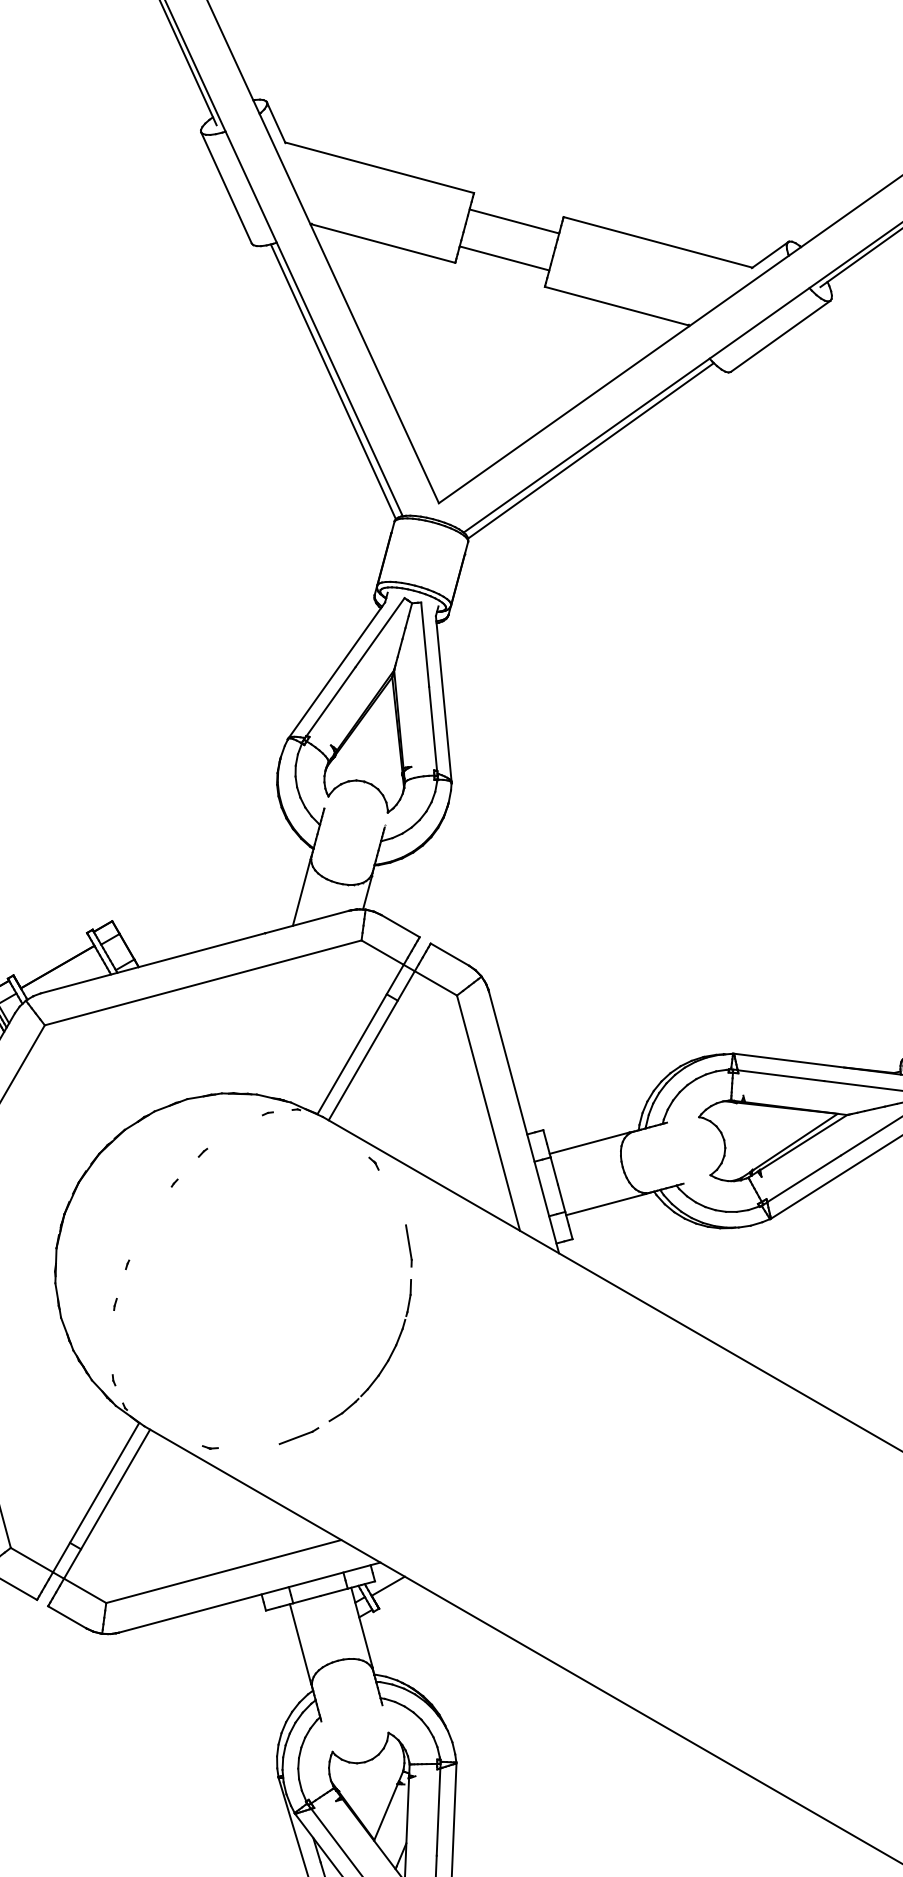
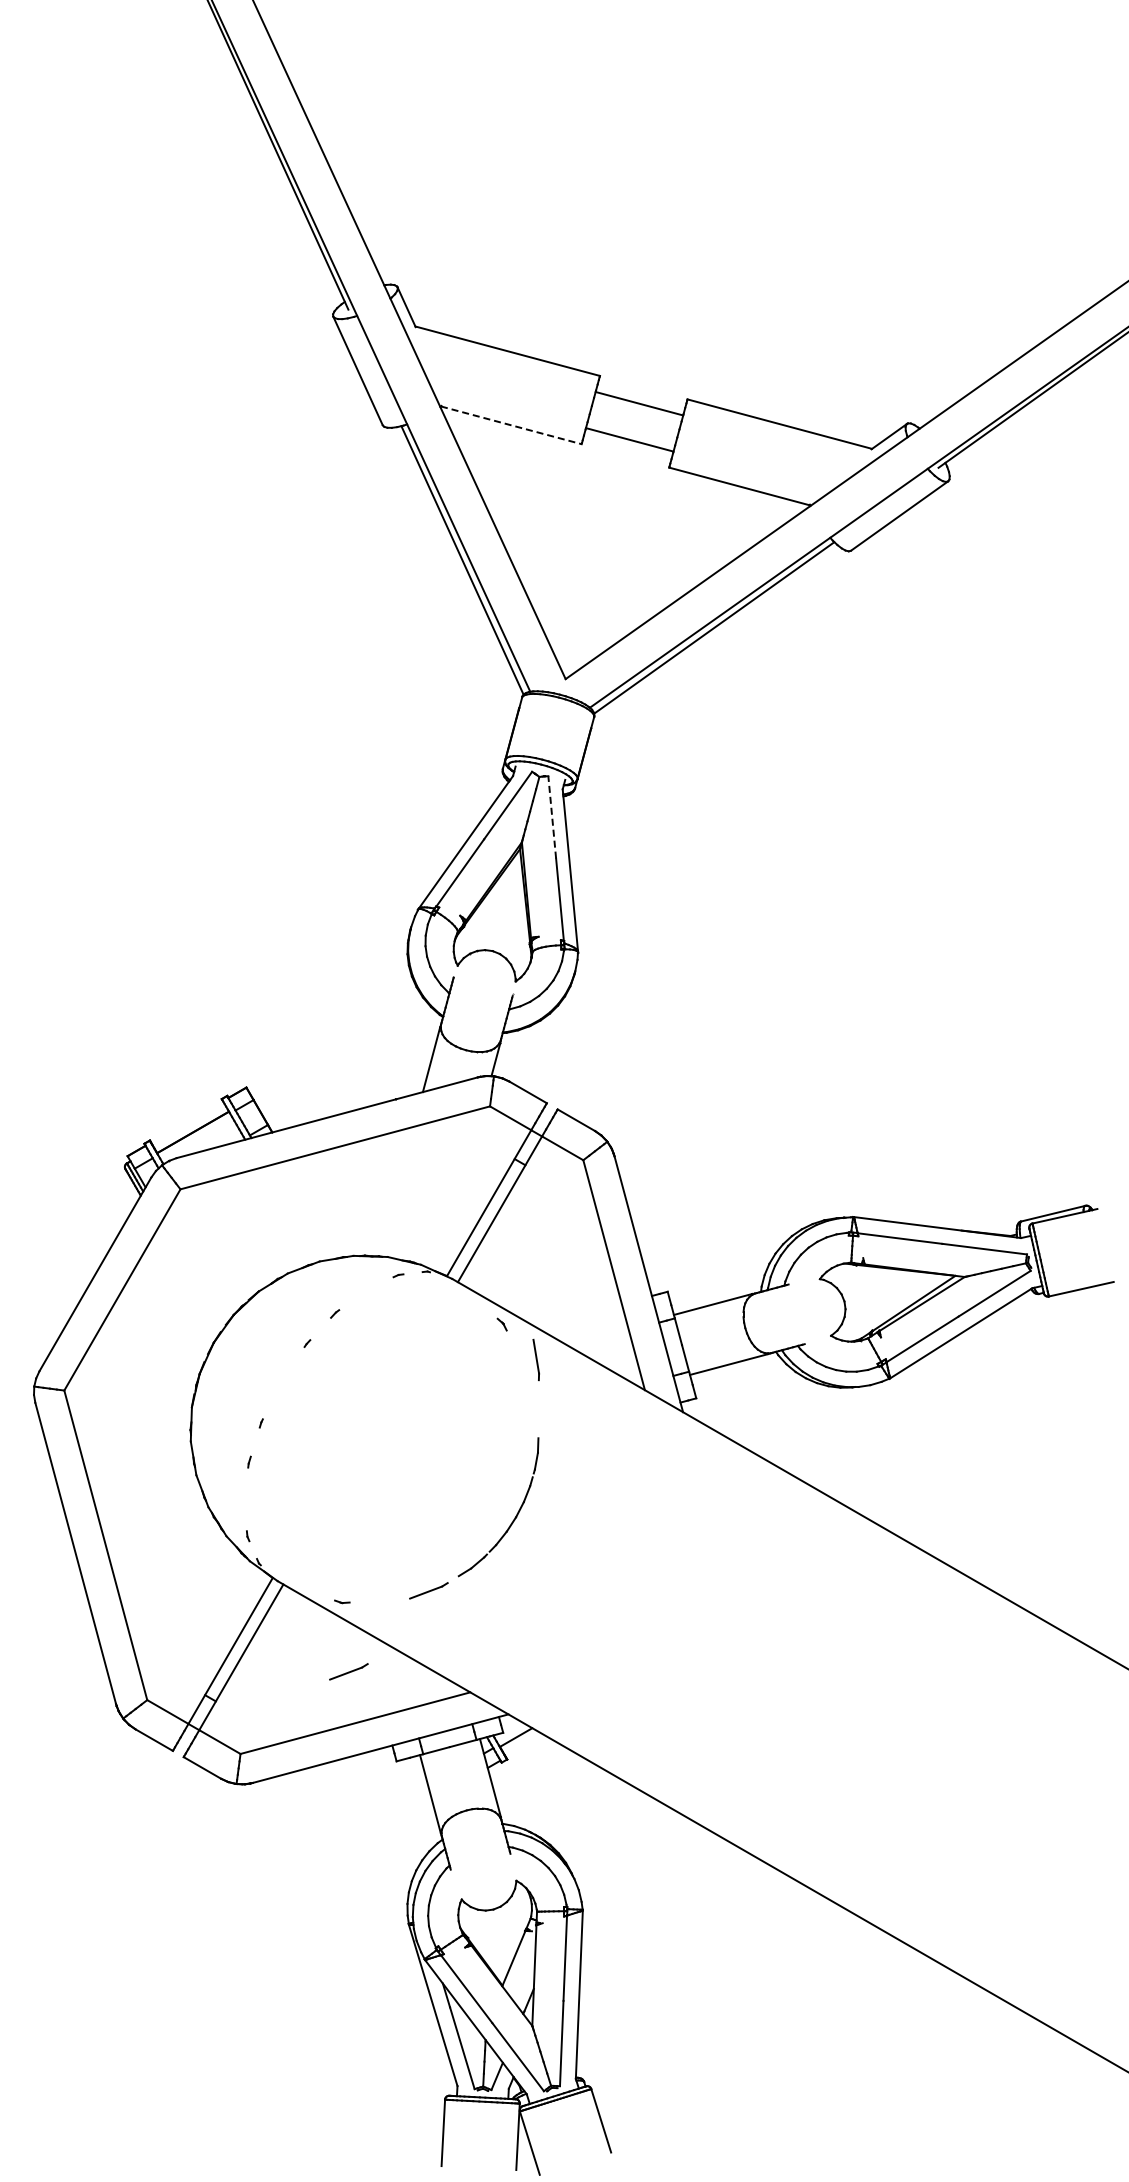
line: (383, 243) -> (511, 425), solid -> dashed
line: (425, 643) -> (552, 816), solid -> dashed
line: (408, 1245) -> (535, 1359), moved
part: (216, 1518) -> (348, 1671), added

